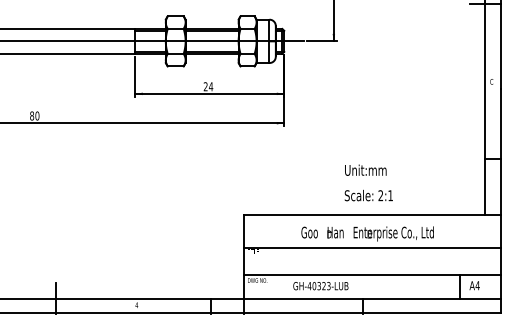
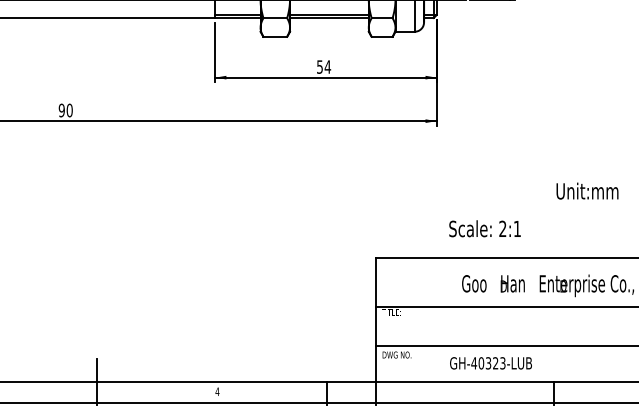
text: (205, 86) -> (319, 66), 24 -> 54
text: (32, 115) -> (62, 109), 80 -> 90
text: (365, 169) -> (587, 189), moved
text: (368, 195) -> (484, 228), moved

